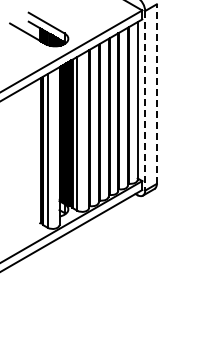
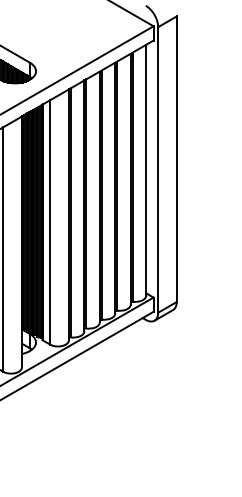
line: (156, 94) -> (176, 159), dashed -> solid
line: (145, 100) -> (158, 169), dashed -> solid

